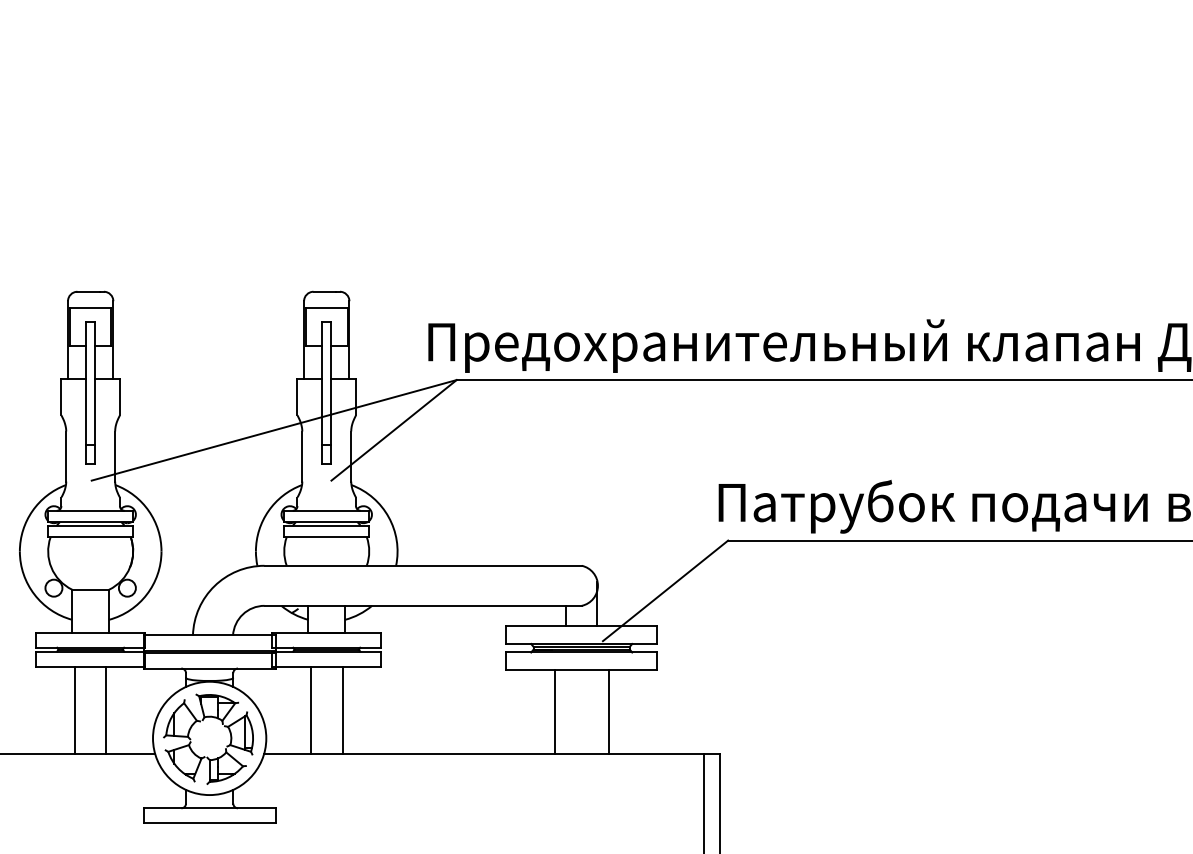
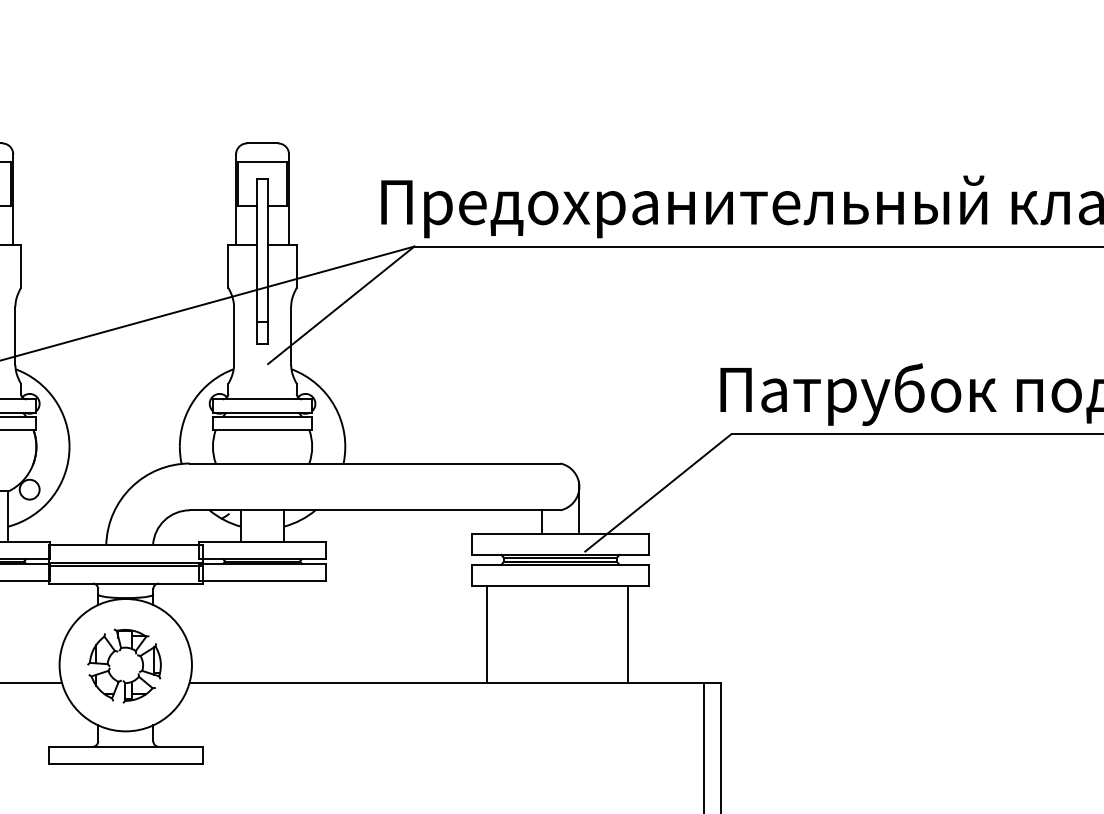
line: (106, 709) -> (5, 631), removed
line: (310, 709) -> (243, 631), removed
line: (342, 709) -> (280, 631), removed
line: (554, 711) -> (486, 633), moved
line: (608, 711) -> (627, 633), moved
part: (208, 738) -> (124, 665), size x0.7

